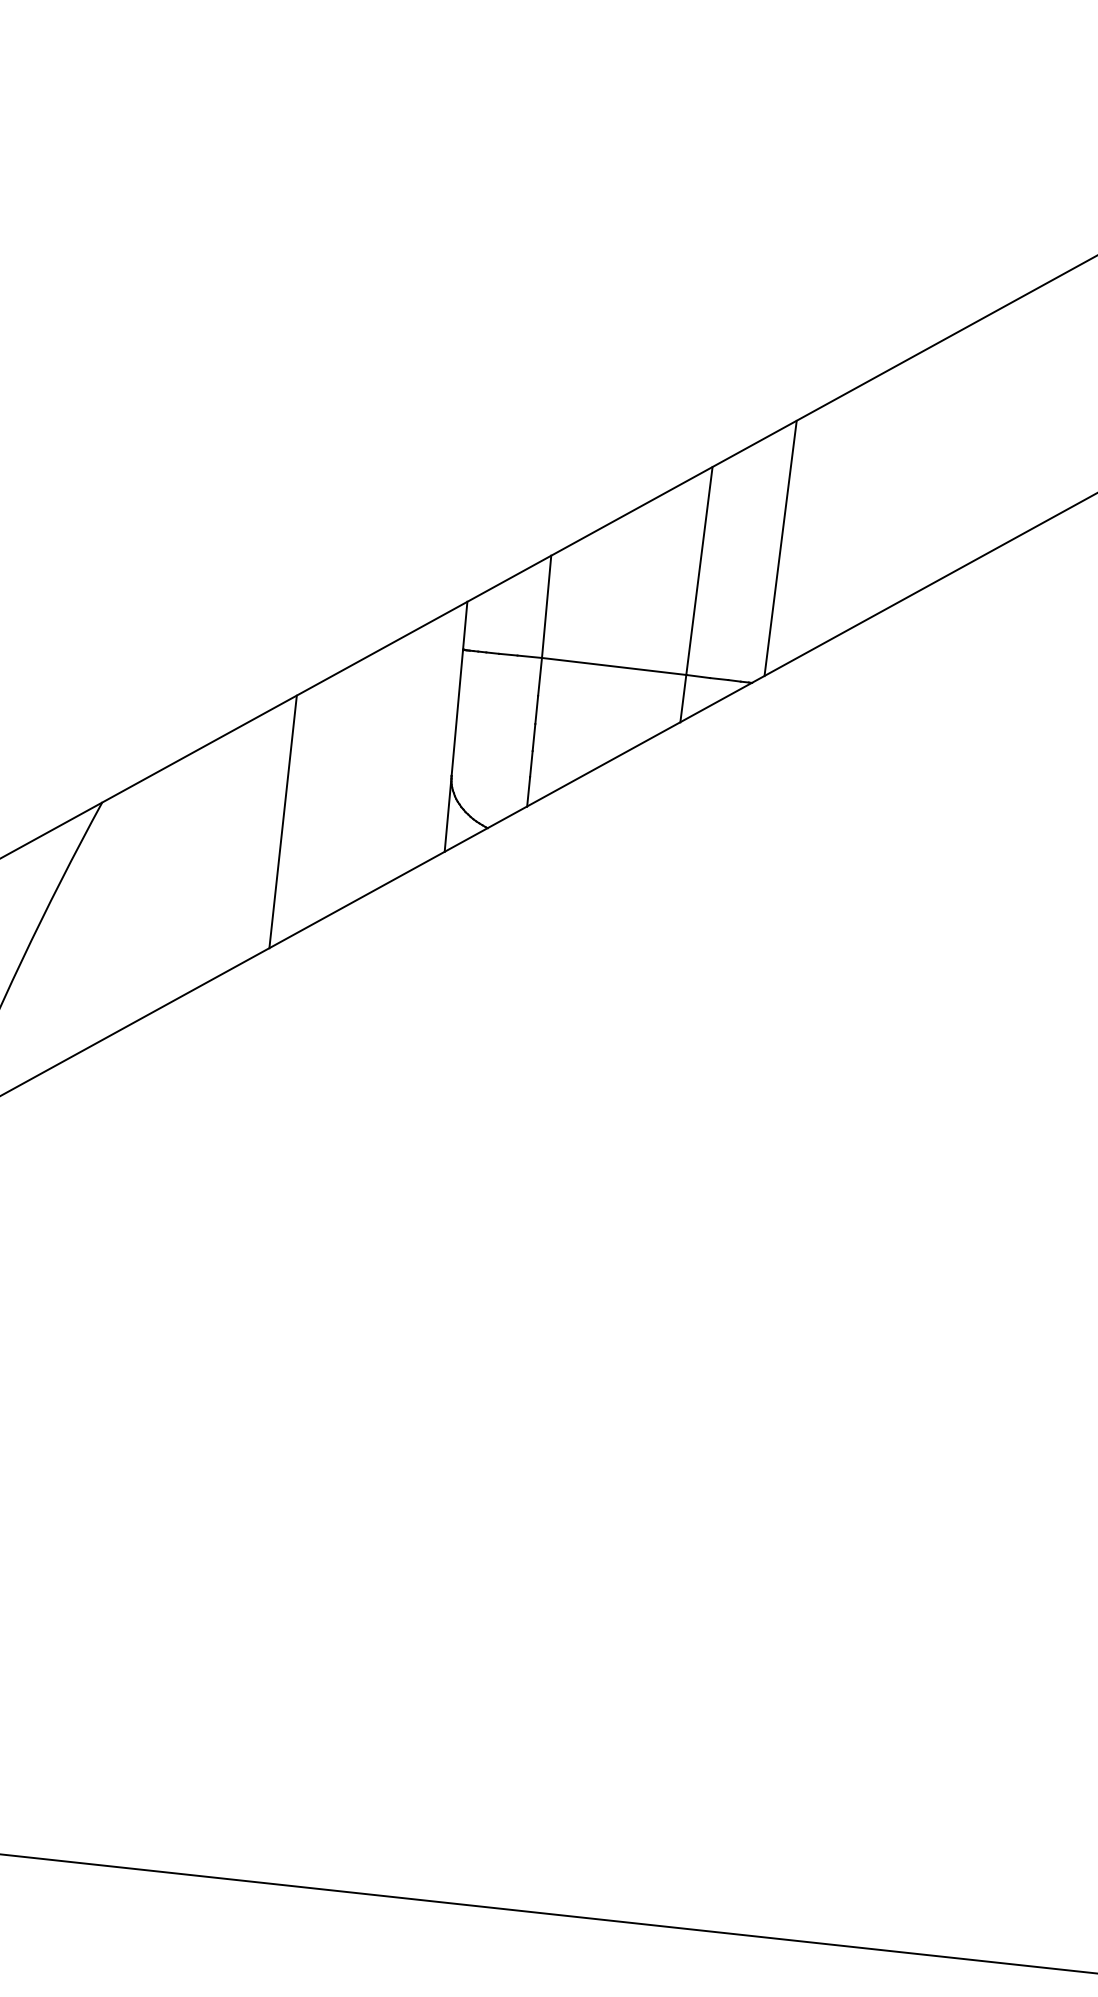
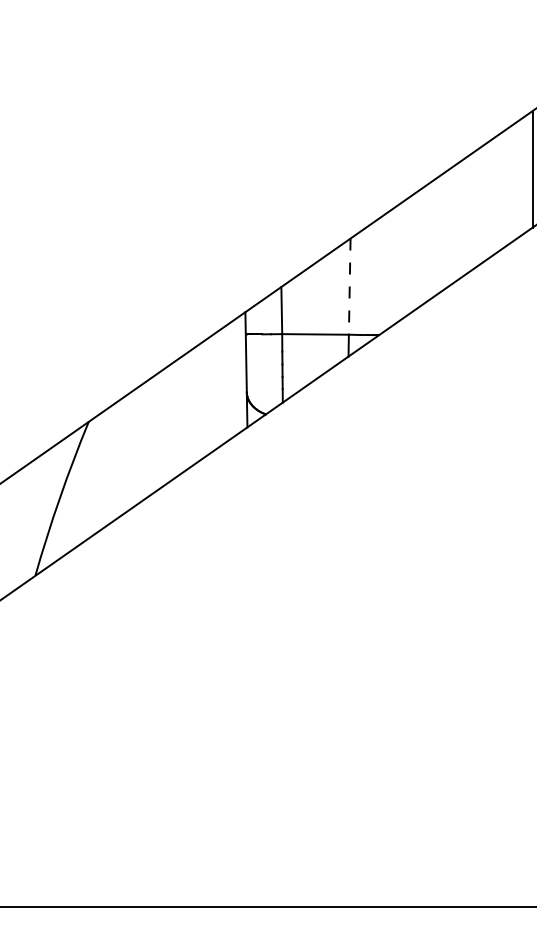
line: (780, 548) -> (385, 272), removed
line: (698, 572) -> (349, 287), solid -> dashed
line: (283, 821) -> (172, 421), removed

